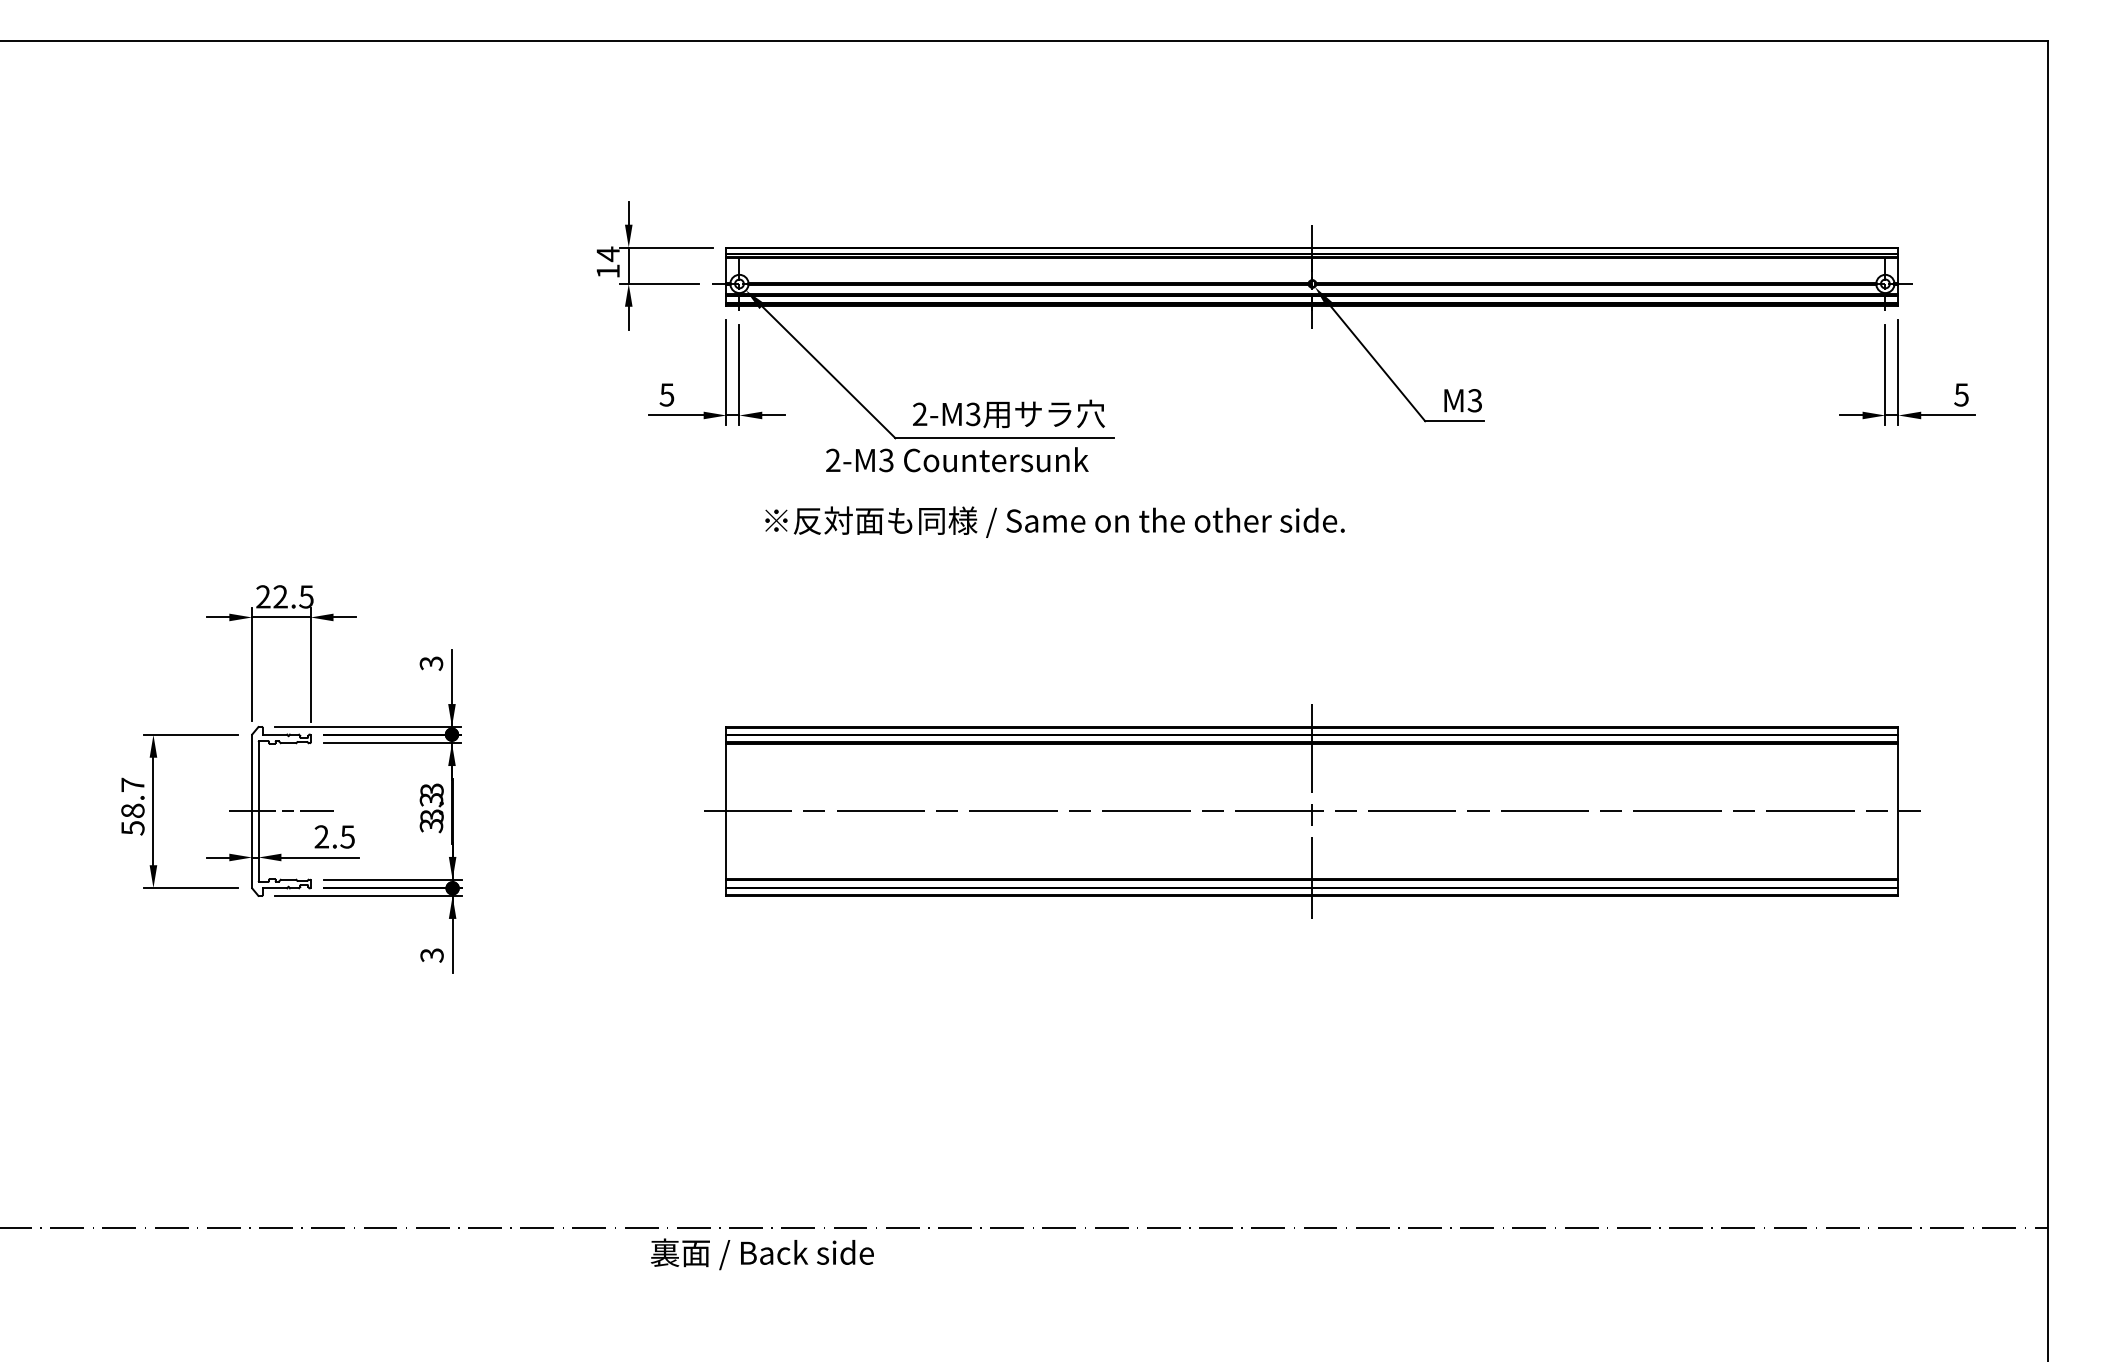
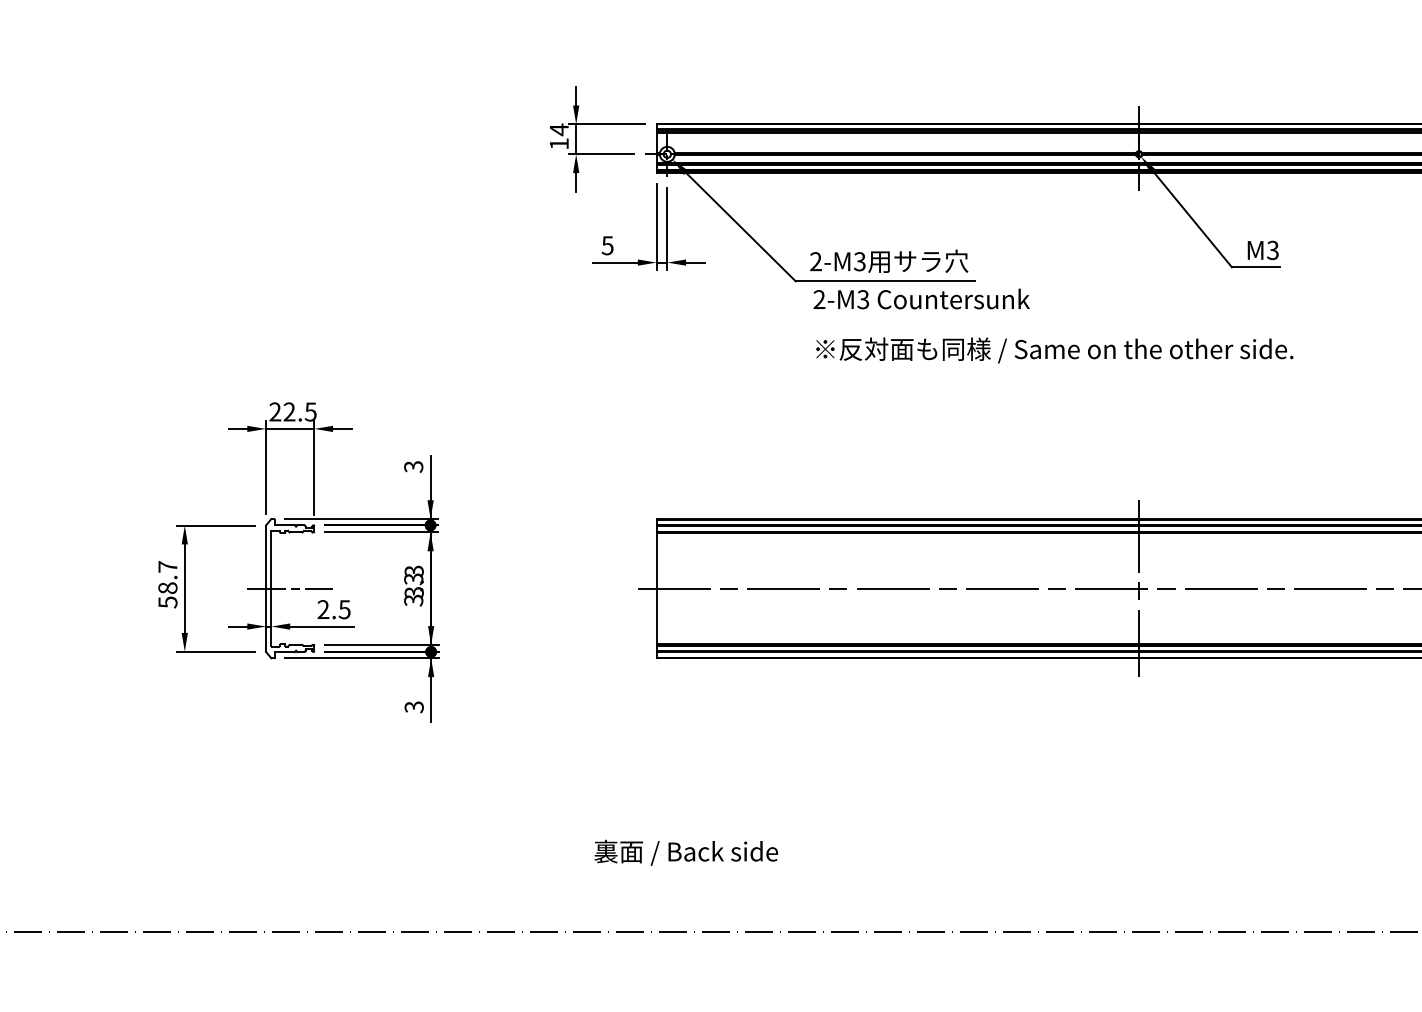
text: (957, 459) -> (921, 298), moved
text: (1054, 521) -> (1054, 349), moved
text: (762, 1254) -> (686, 853), moved

